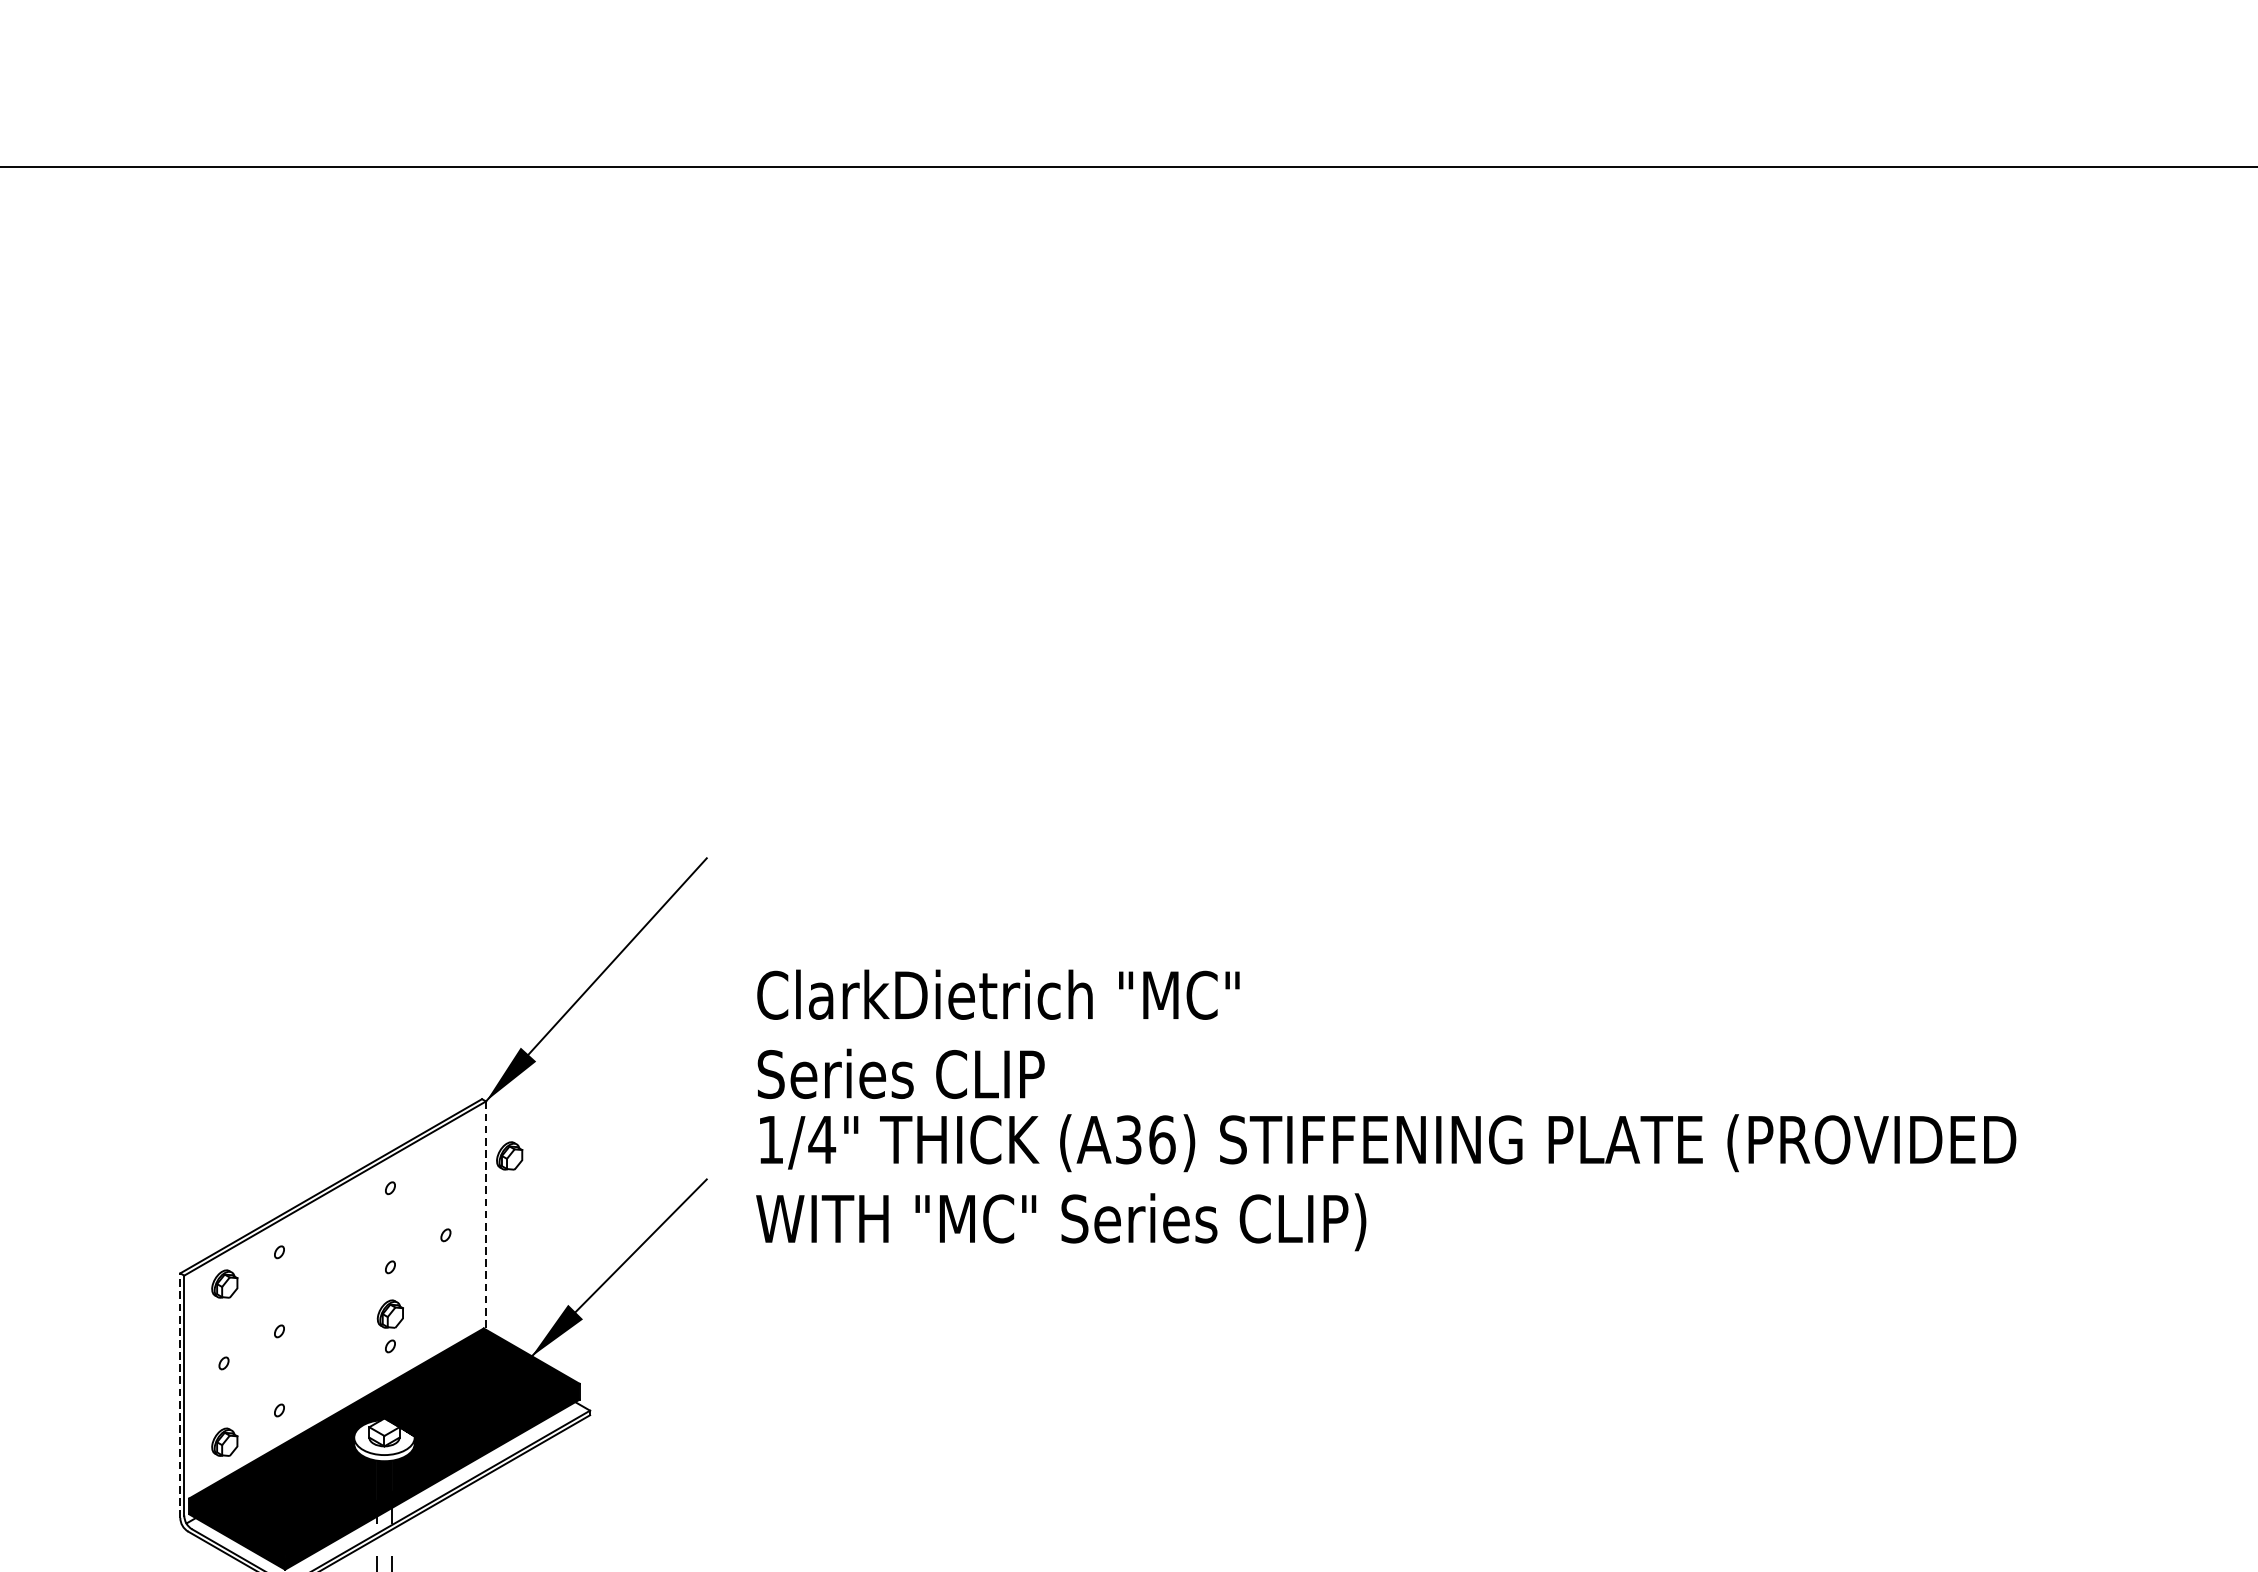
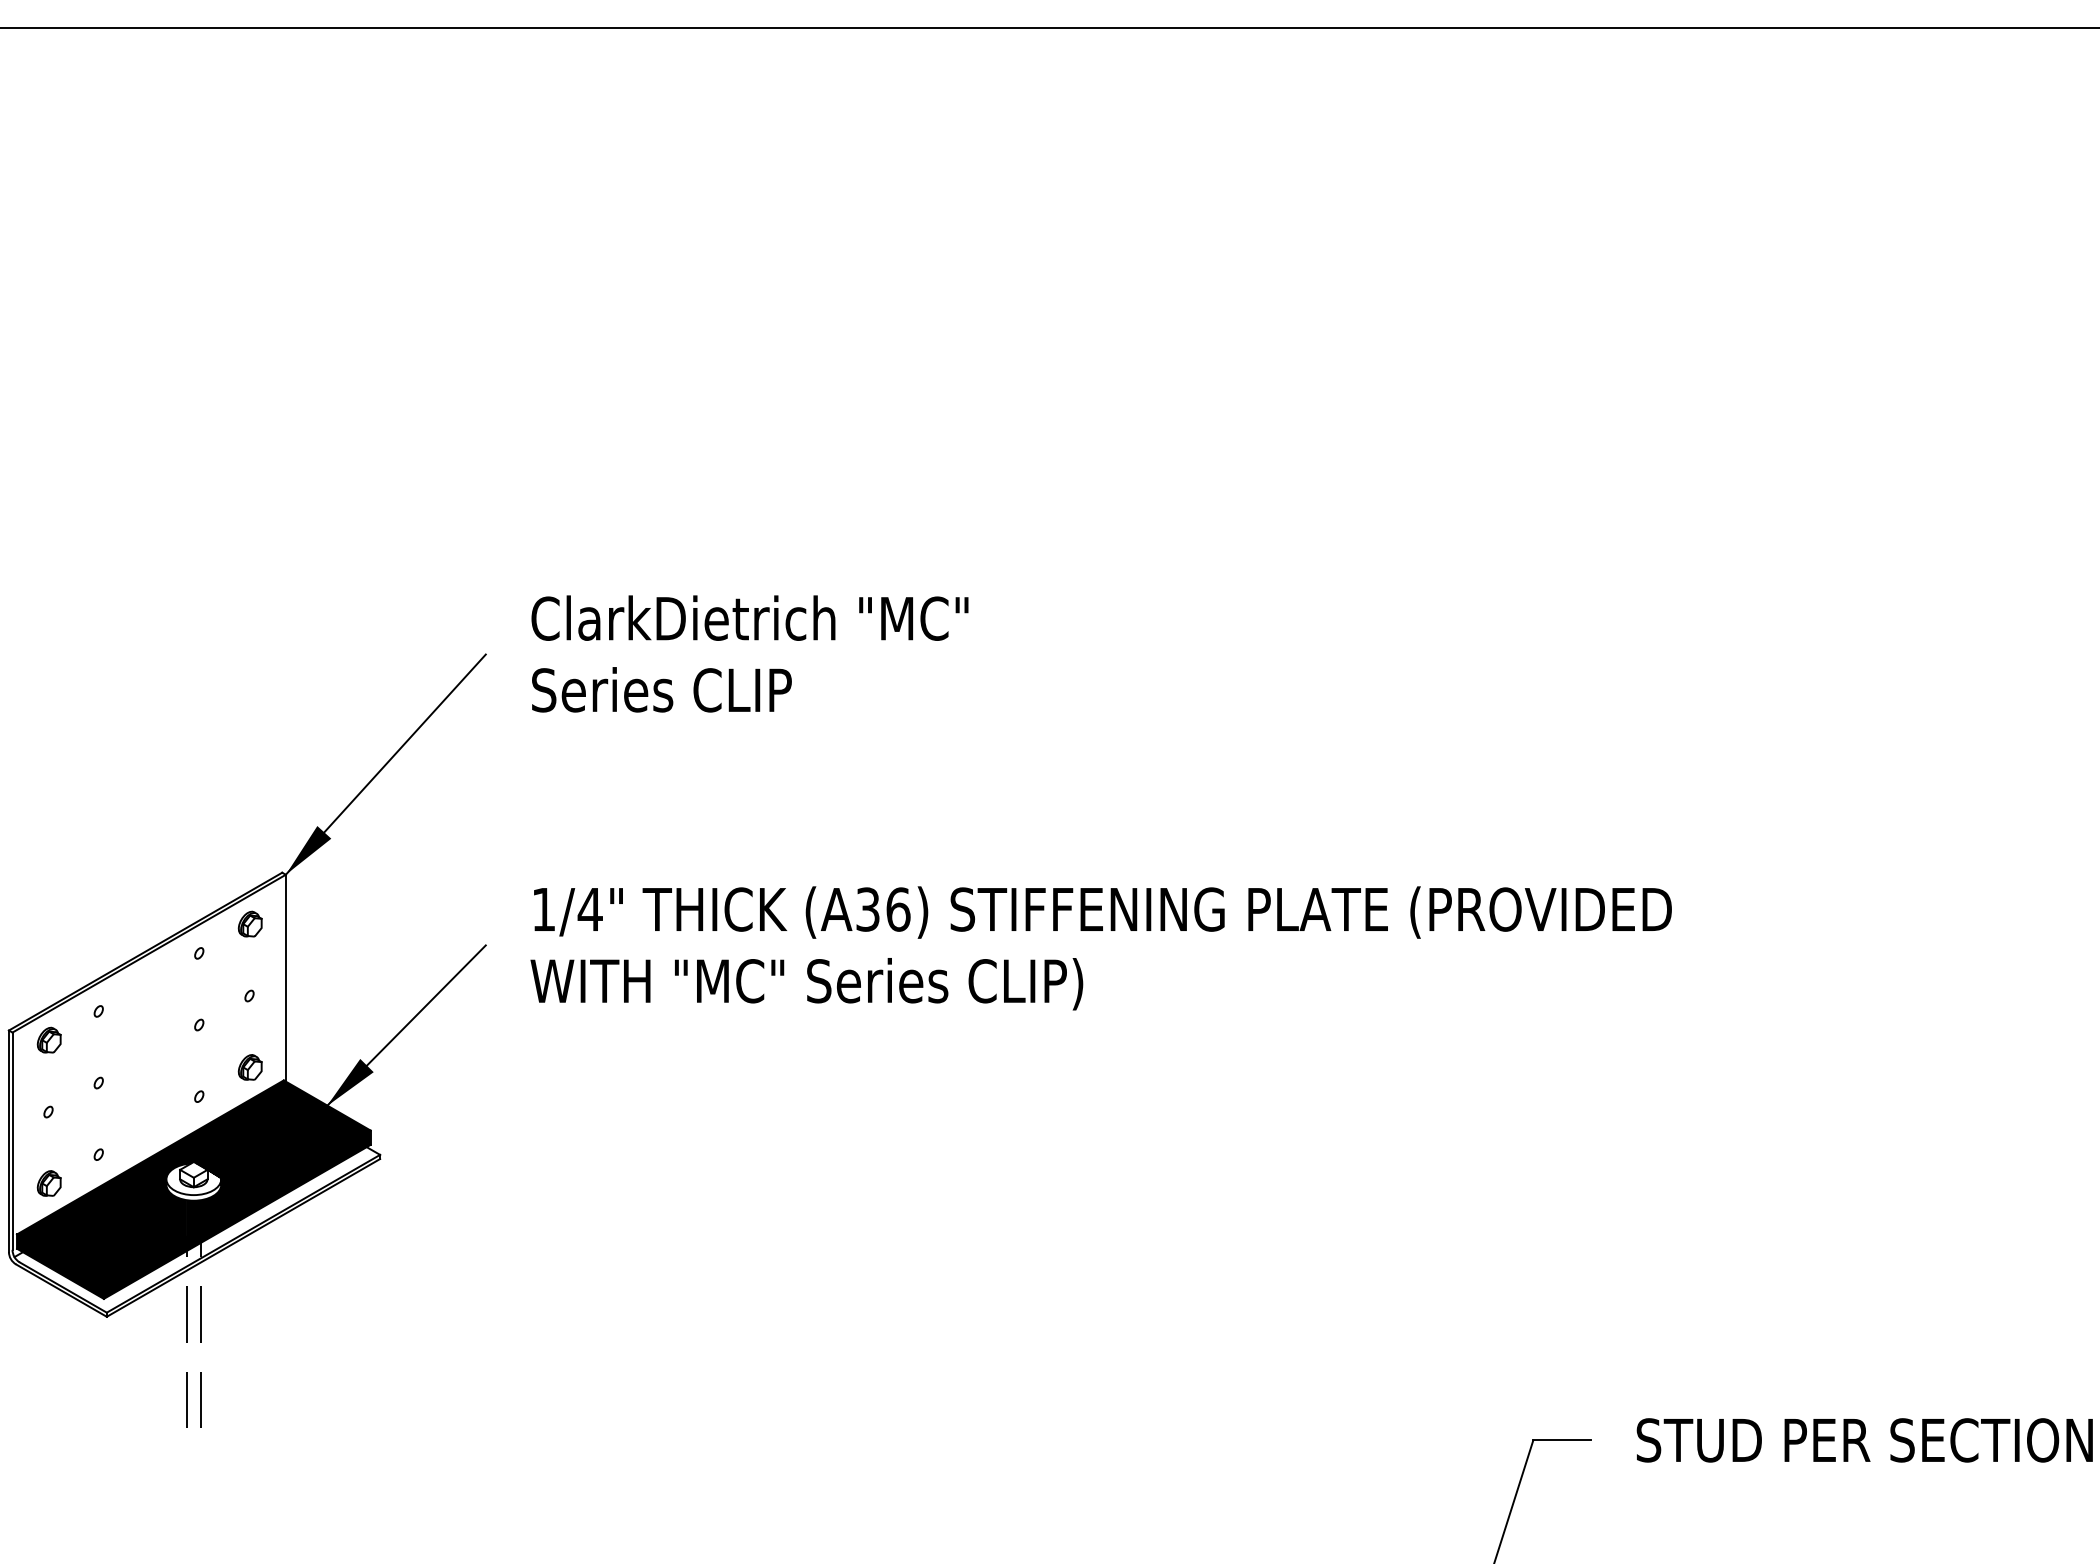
text: (997, 1033) -> (749, 653), moved
part: (508, 1155) -> (249, 923), moved
line: (485, 1215) -> (285, 978), dashed -> solid
part: (389, 1314) -> (249, 1067), moved
line: (179, 1395) -> (8, 1141), dashed -> solid

